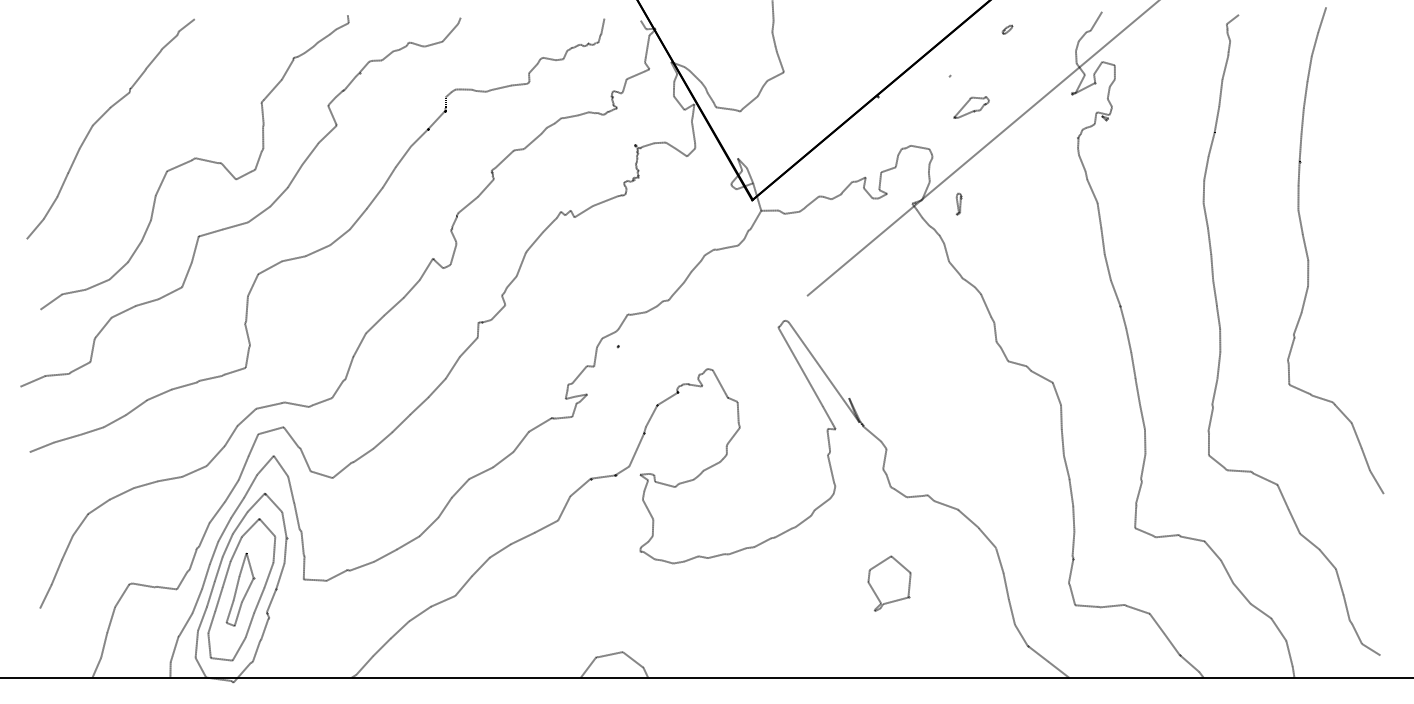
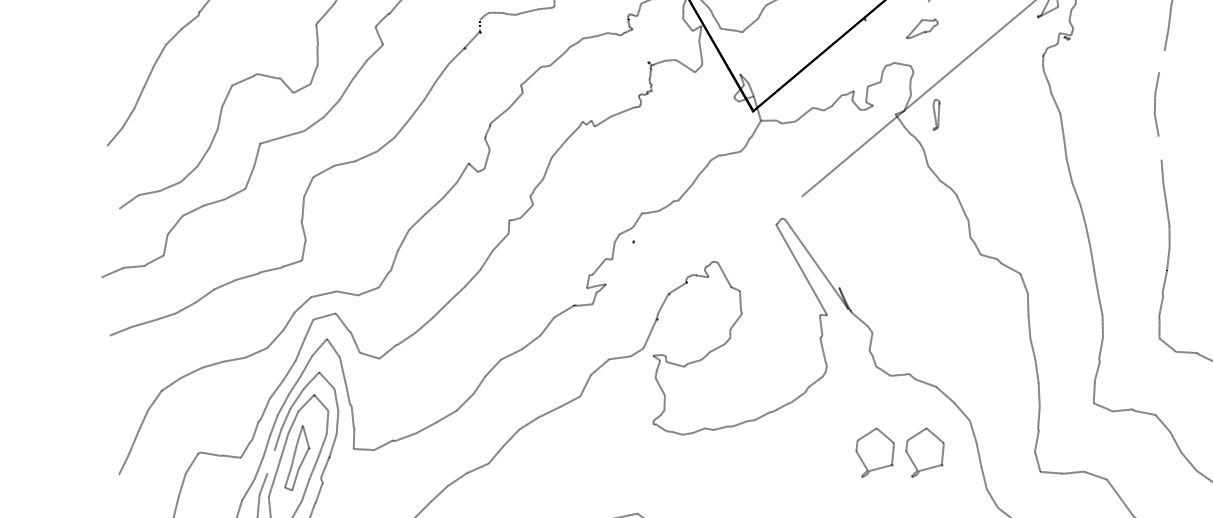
part: (971, 107) -> (922, 28), moved
line: (1211, 144) -> (1161, 61), removed
part: (959, 203) -> (937, 114), size x1.6
line: (1209, 241) -> (1160, 148), removed
part: (945, 583) -> (924, 452), added
line: (210, 593) -> (270, 461), removed

